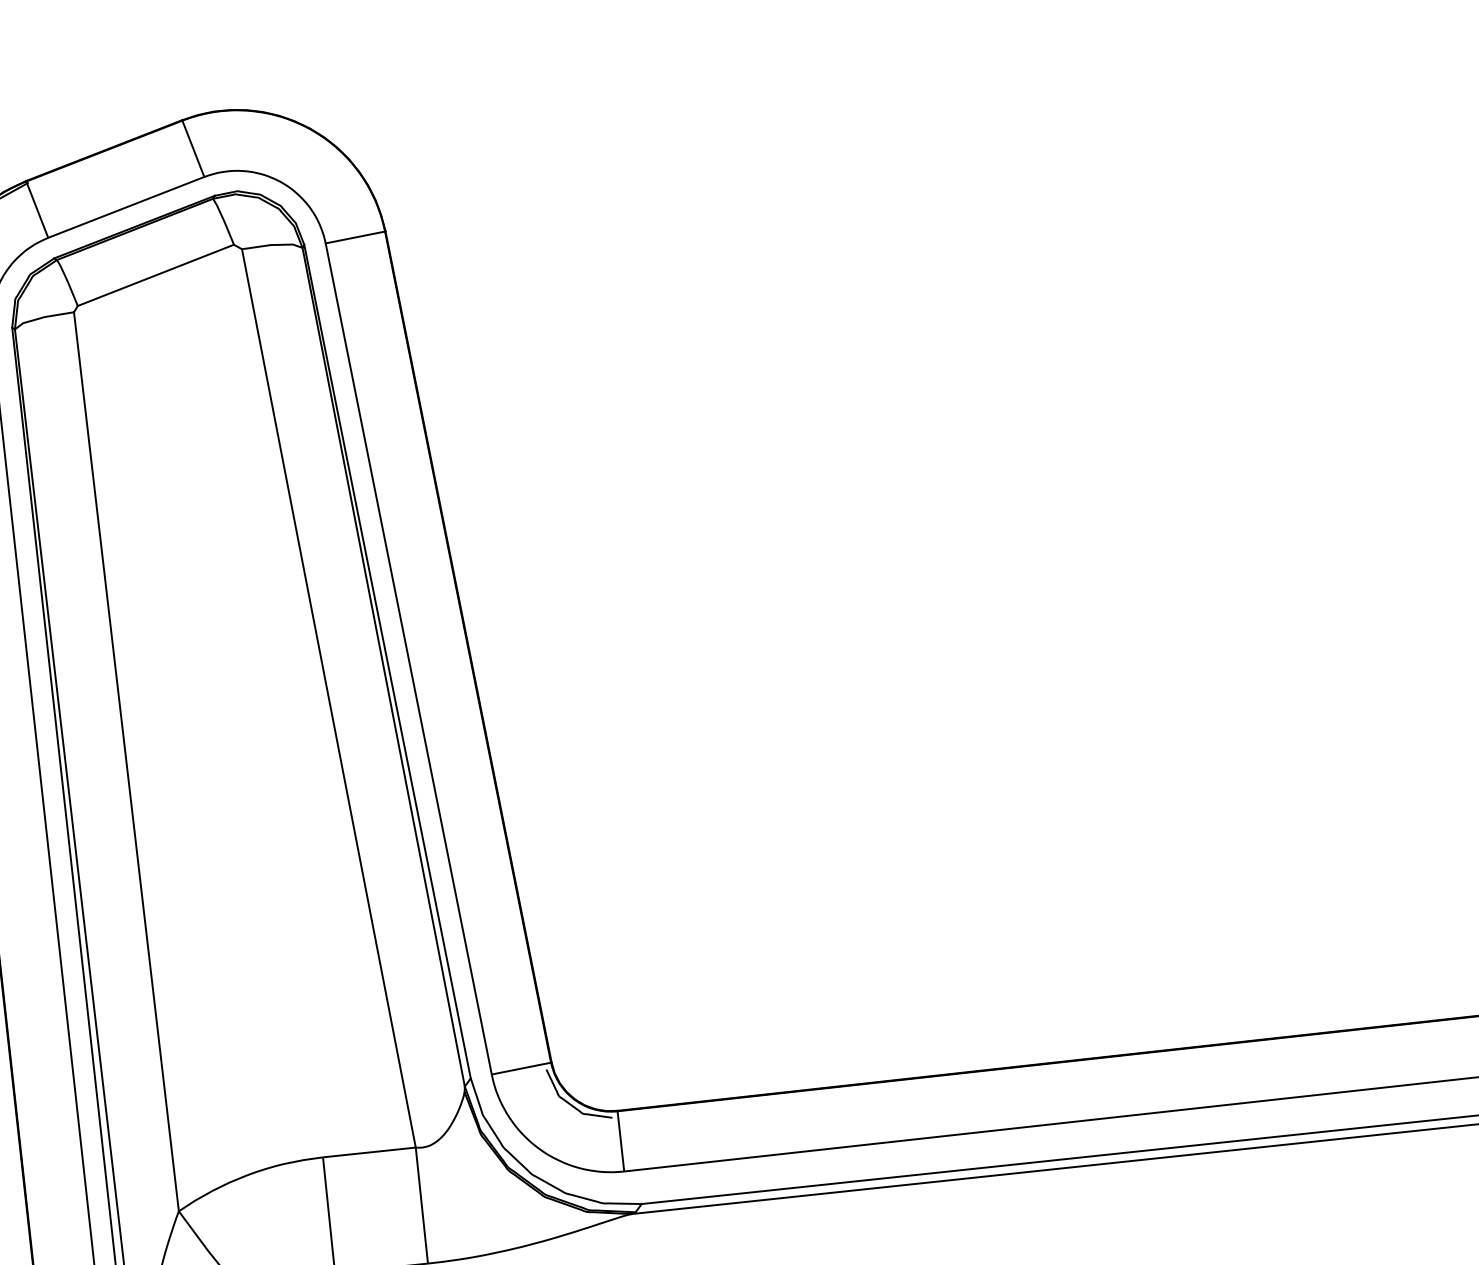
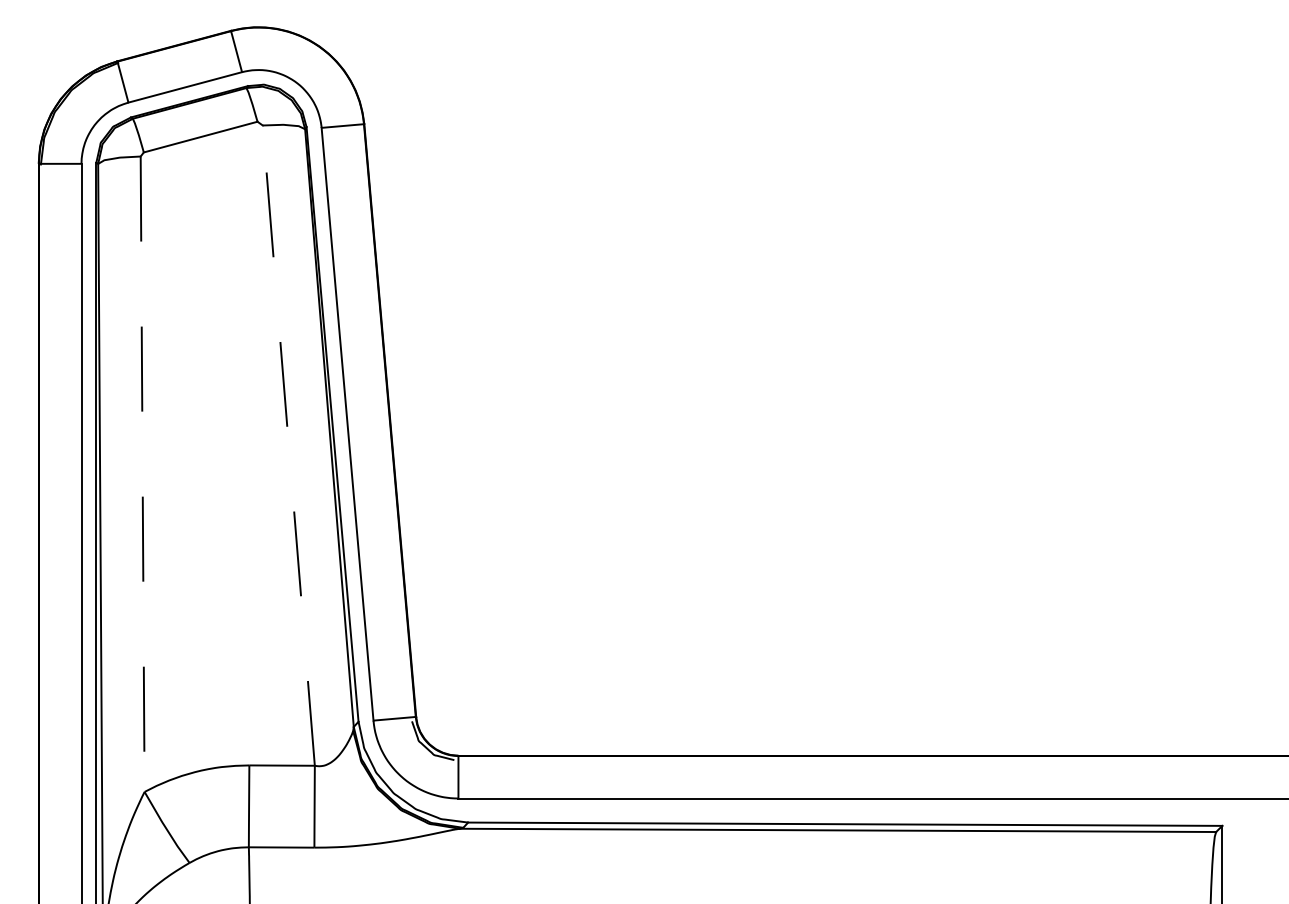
line: (328, 698) -> (288, 445), solid -> dashed
line: (126, 762) -> (142, 474), solid -> dashed

